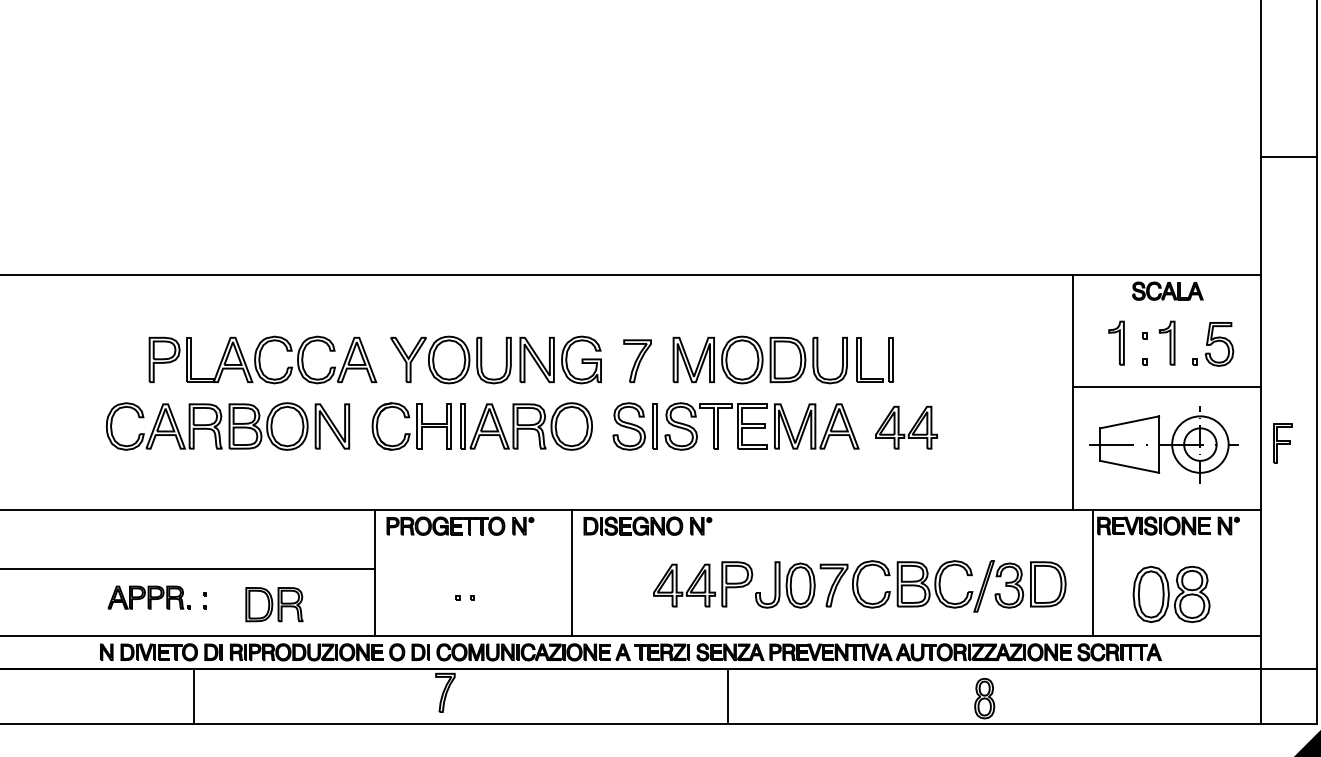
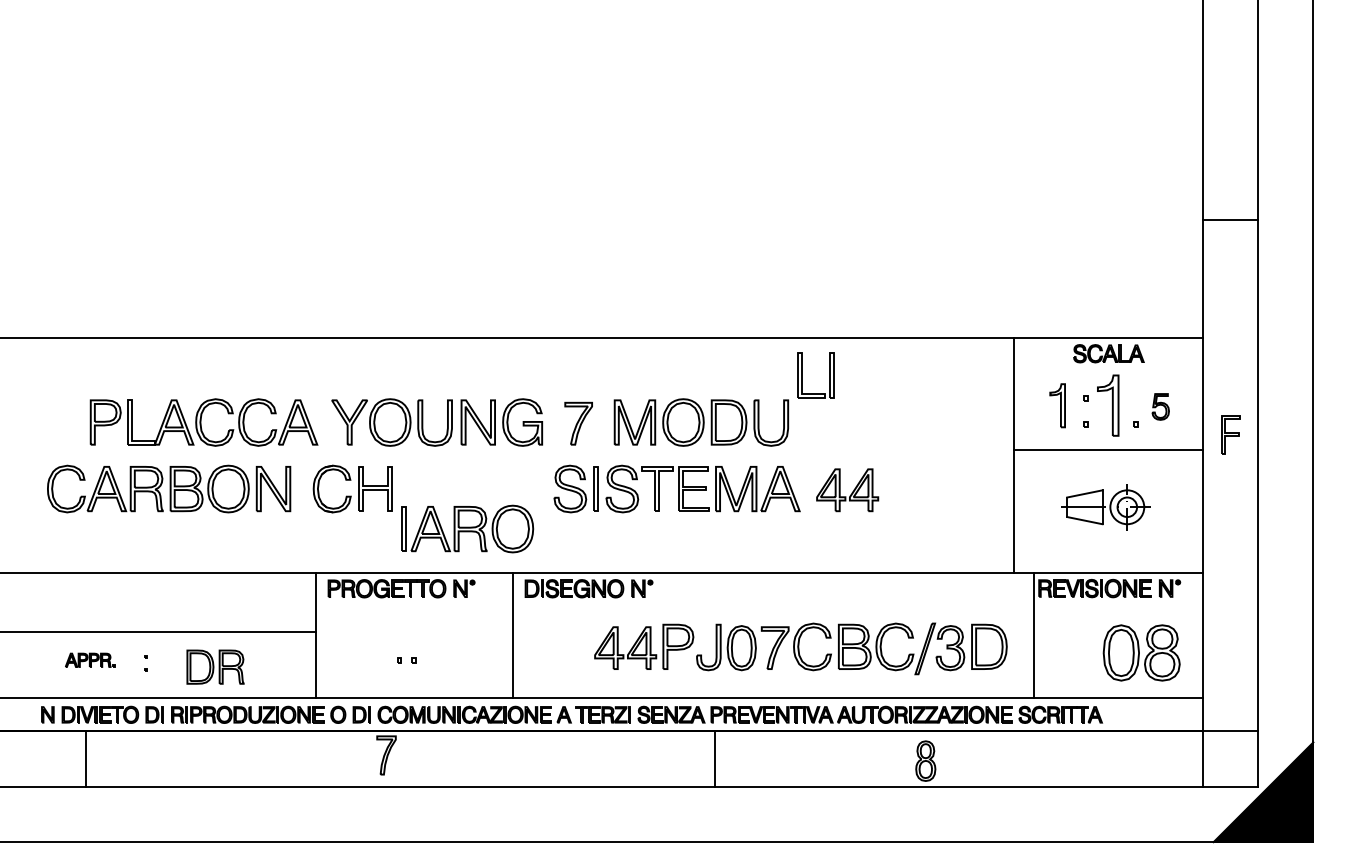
part: (1167, 342) -> (1108, 405), size x1.4
part: (1219, 343) -> (1160, 406), size x0.6
part: (861, 359) -> (802, 375), moved
part: (526, 425) -> (467, 528), moved
part: (1282, 442) -> (1230, 434), moved
part: (1164, 444) -> (1105, 507), size x0.6
part: (1171, 593) -> (1141, 652), moved
part: (148, 597) -> (89, 660), size x0.6
line: (194, 695) -> (85, 758), moved
line: (728, 695) -> (715, 758), moved

